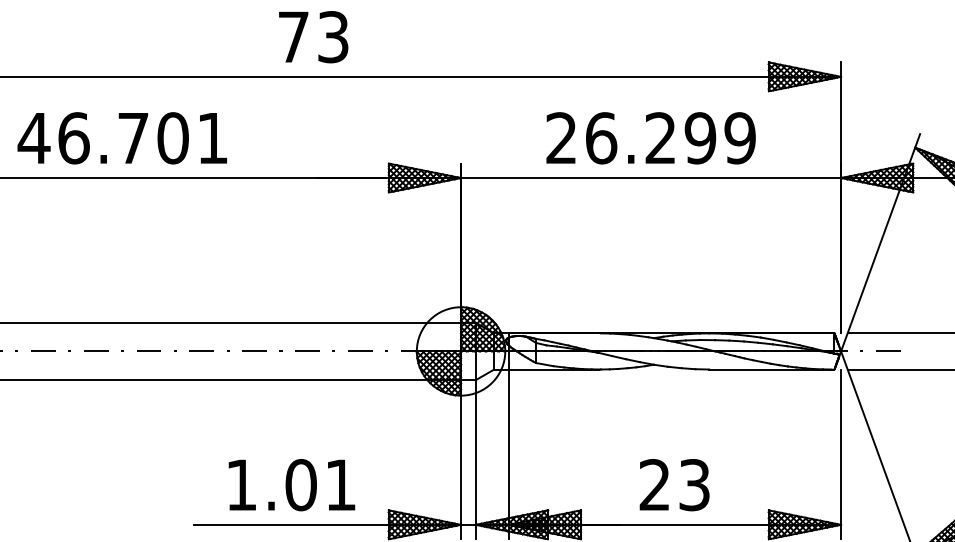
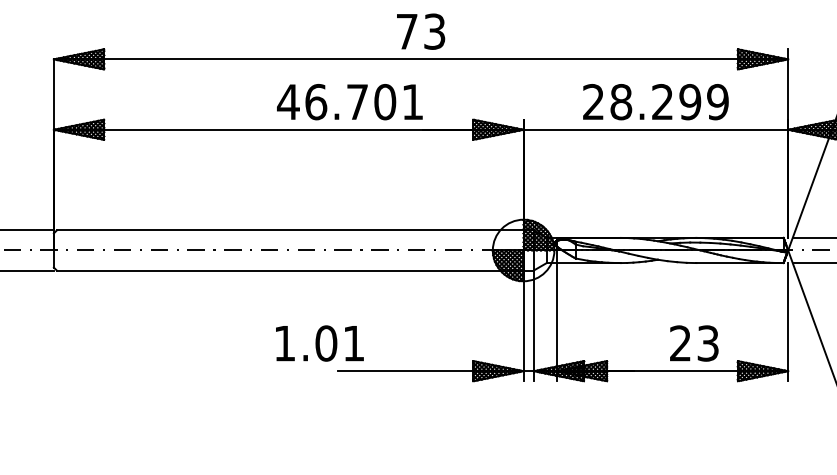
text: (121, 138) -> (349, 102), moved
text: (601, 138) -> (621, 102), 26.299 -> 28.299
text: (291, 485) -> (319, 343), moved
text: (674, 485) -> (694, 343), moved

